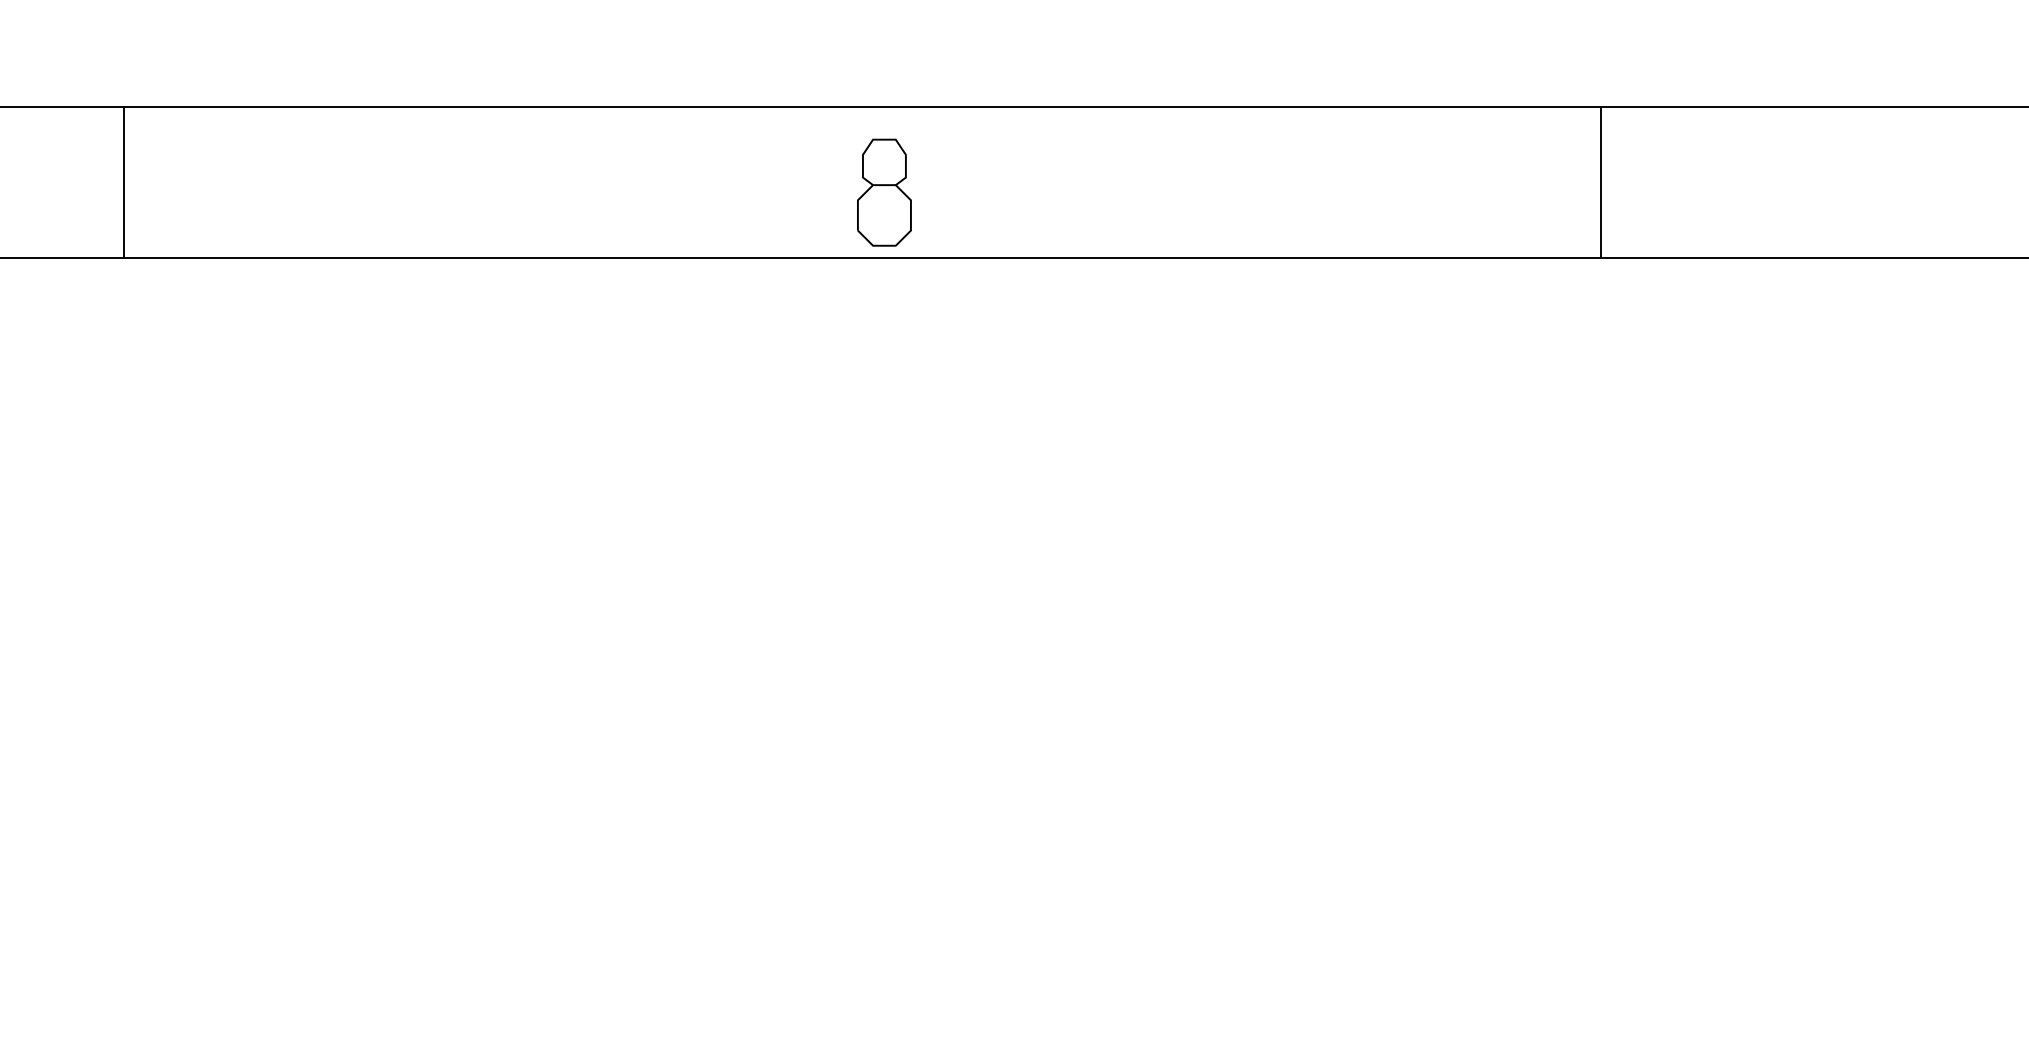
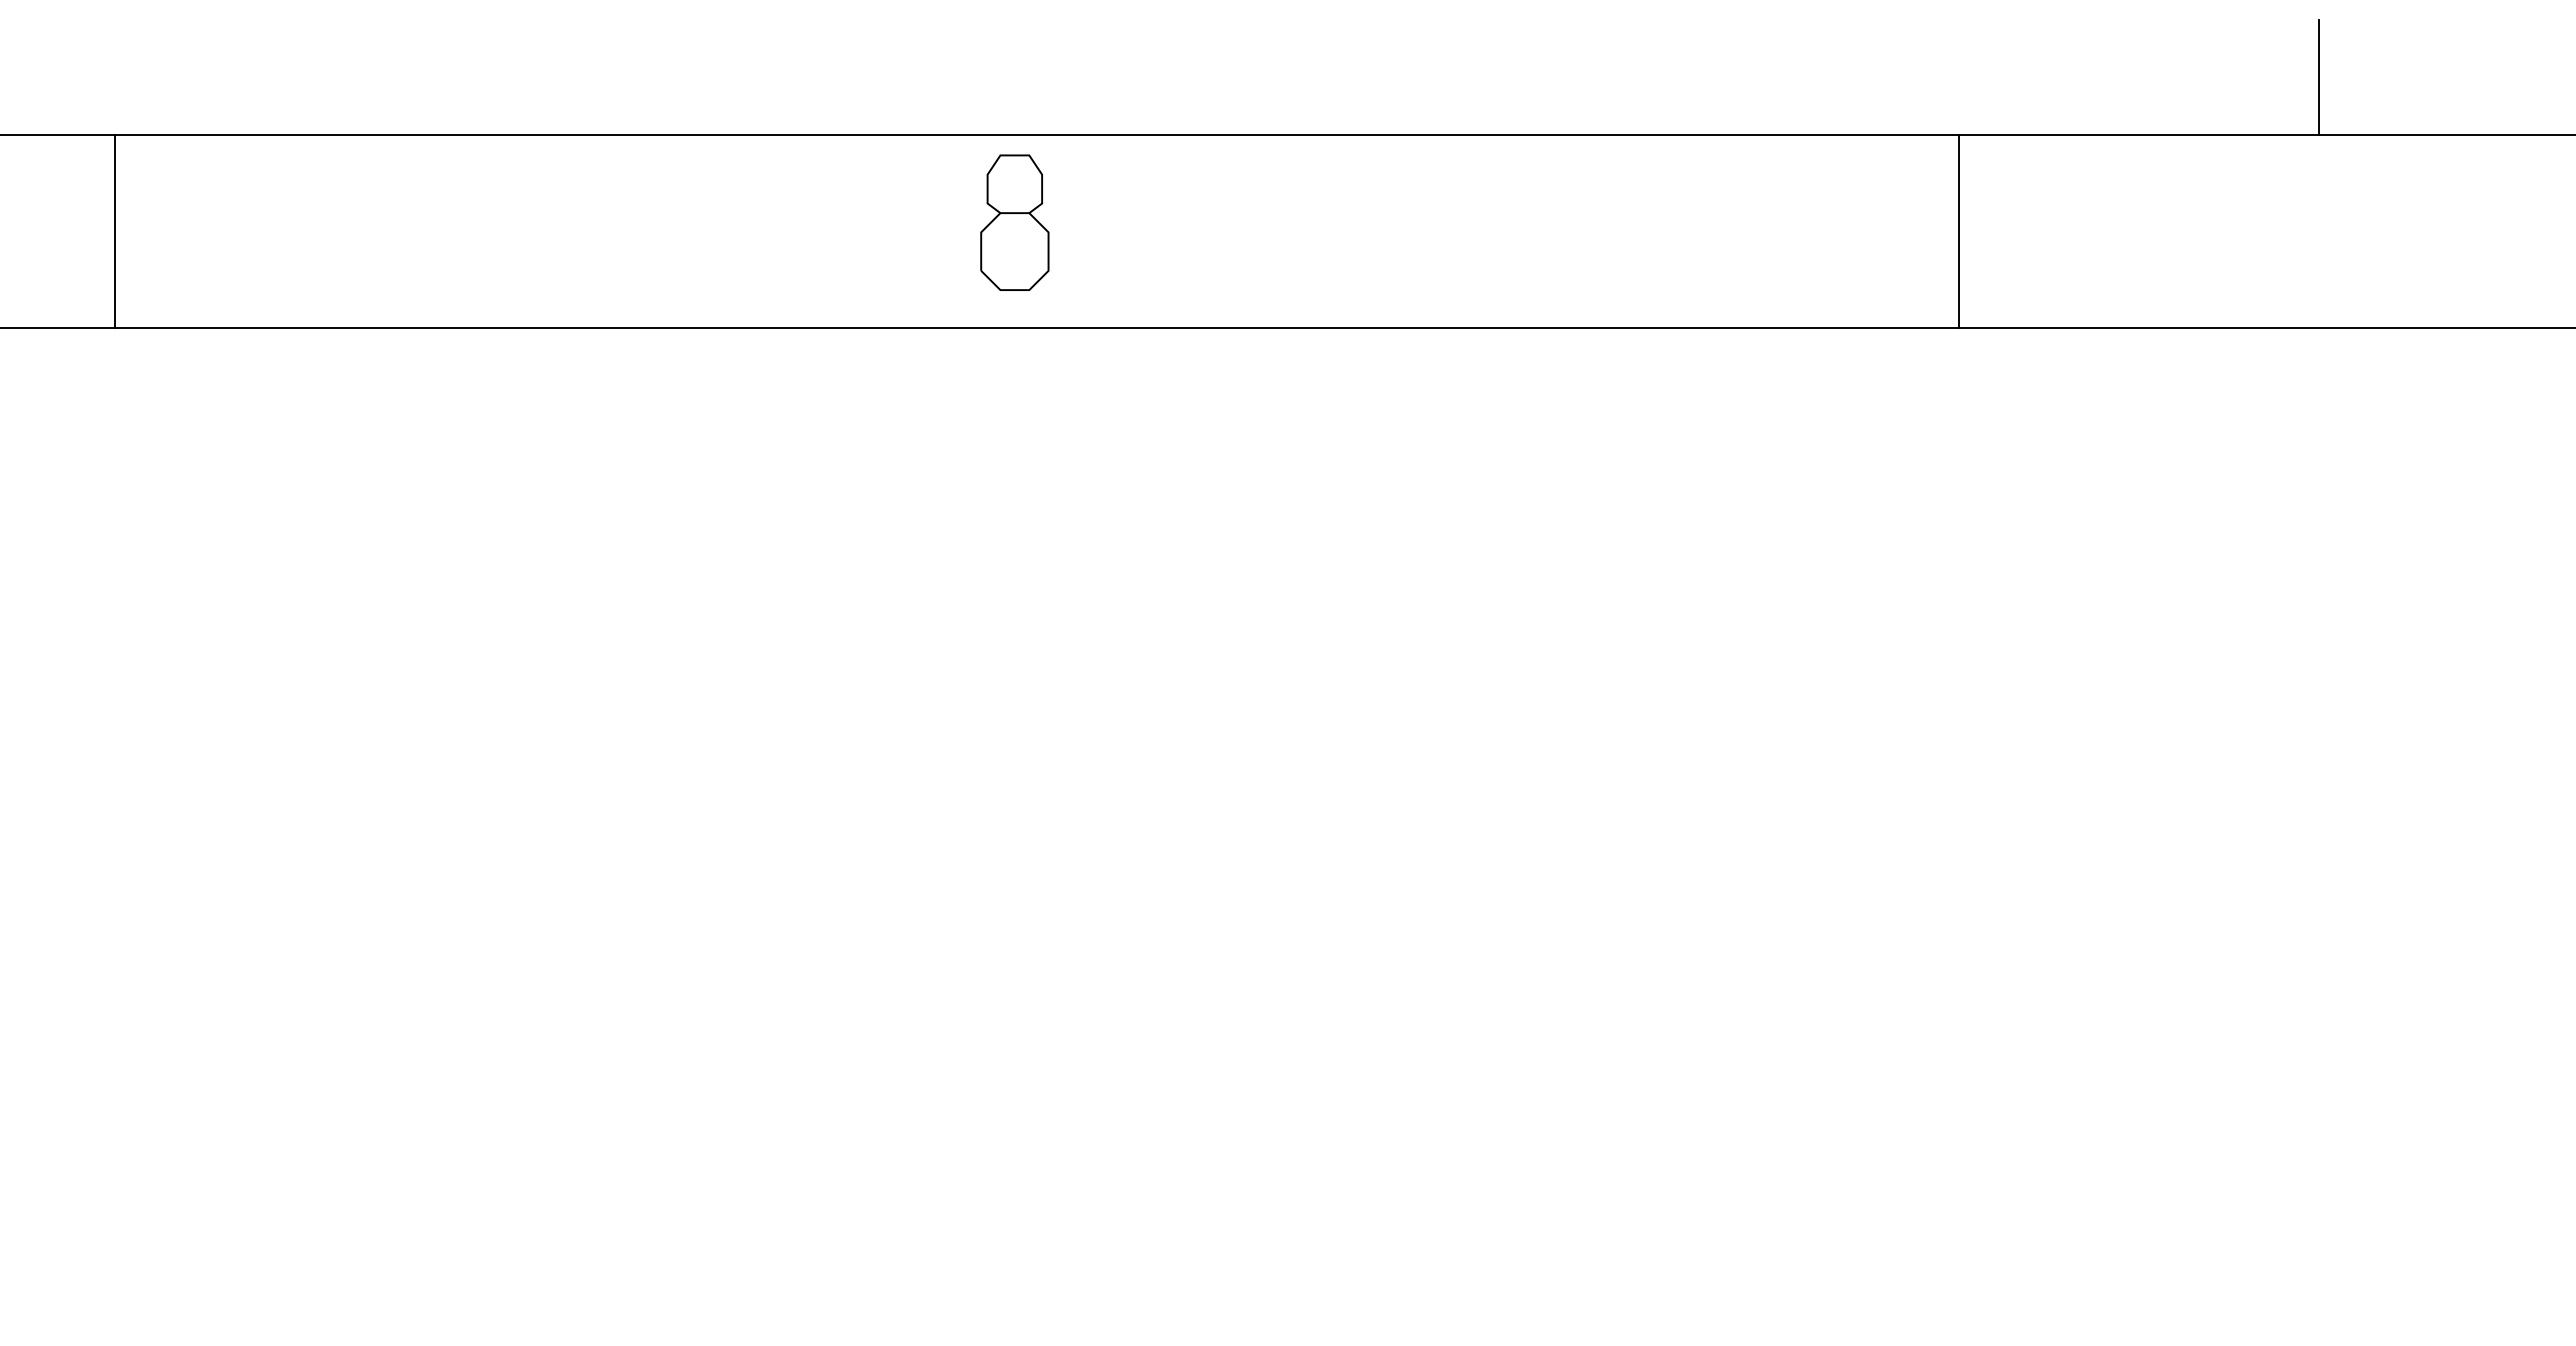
line: (1826, 60) -> (2318, 77), added
line: (124, 182) -> (114, 231), moved
line: (1600, 182) -> (1958, 231), moved
part: (884, 192) -> (1014, 222), moved

